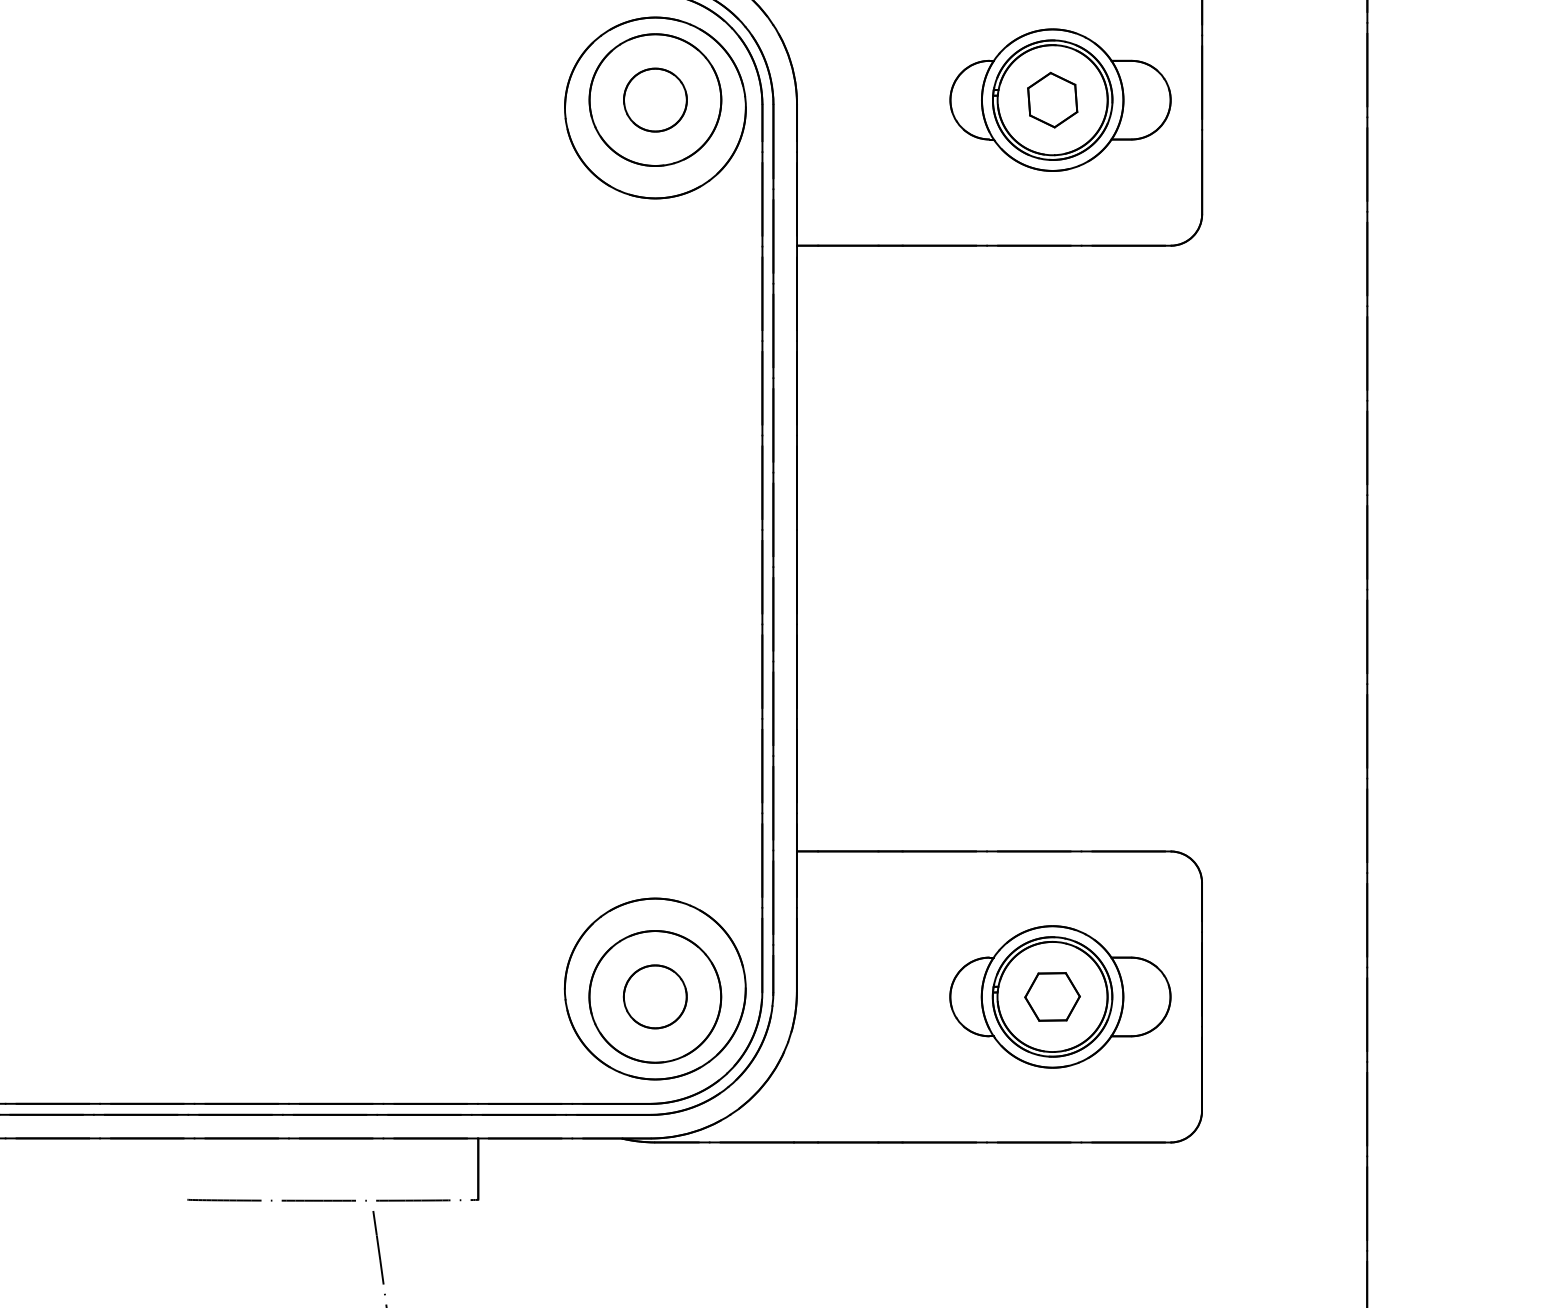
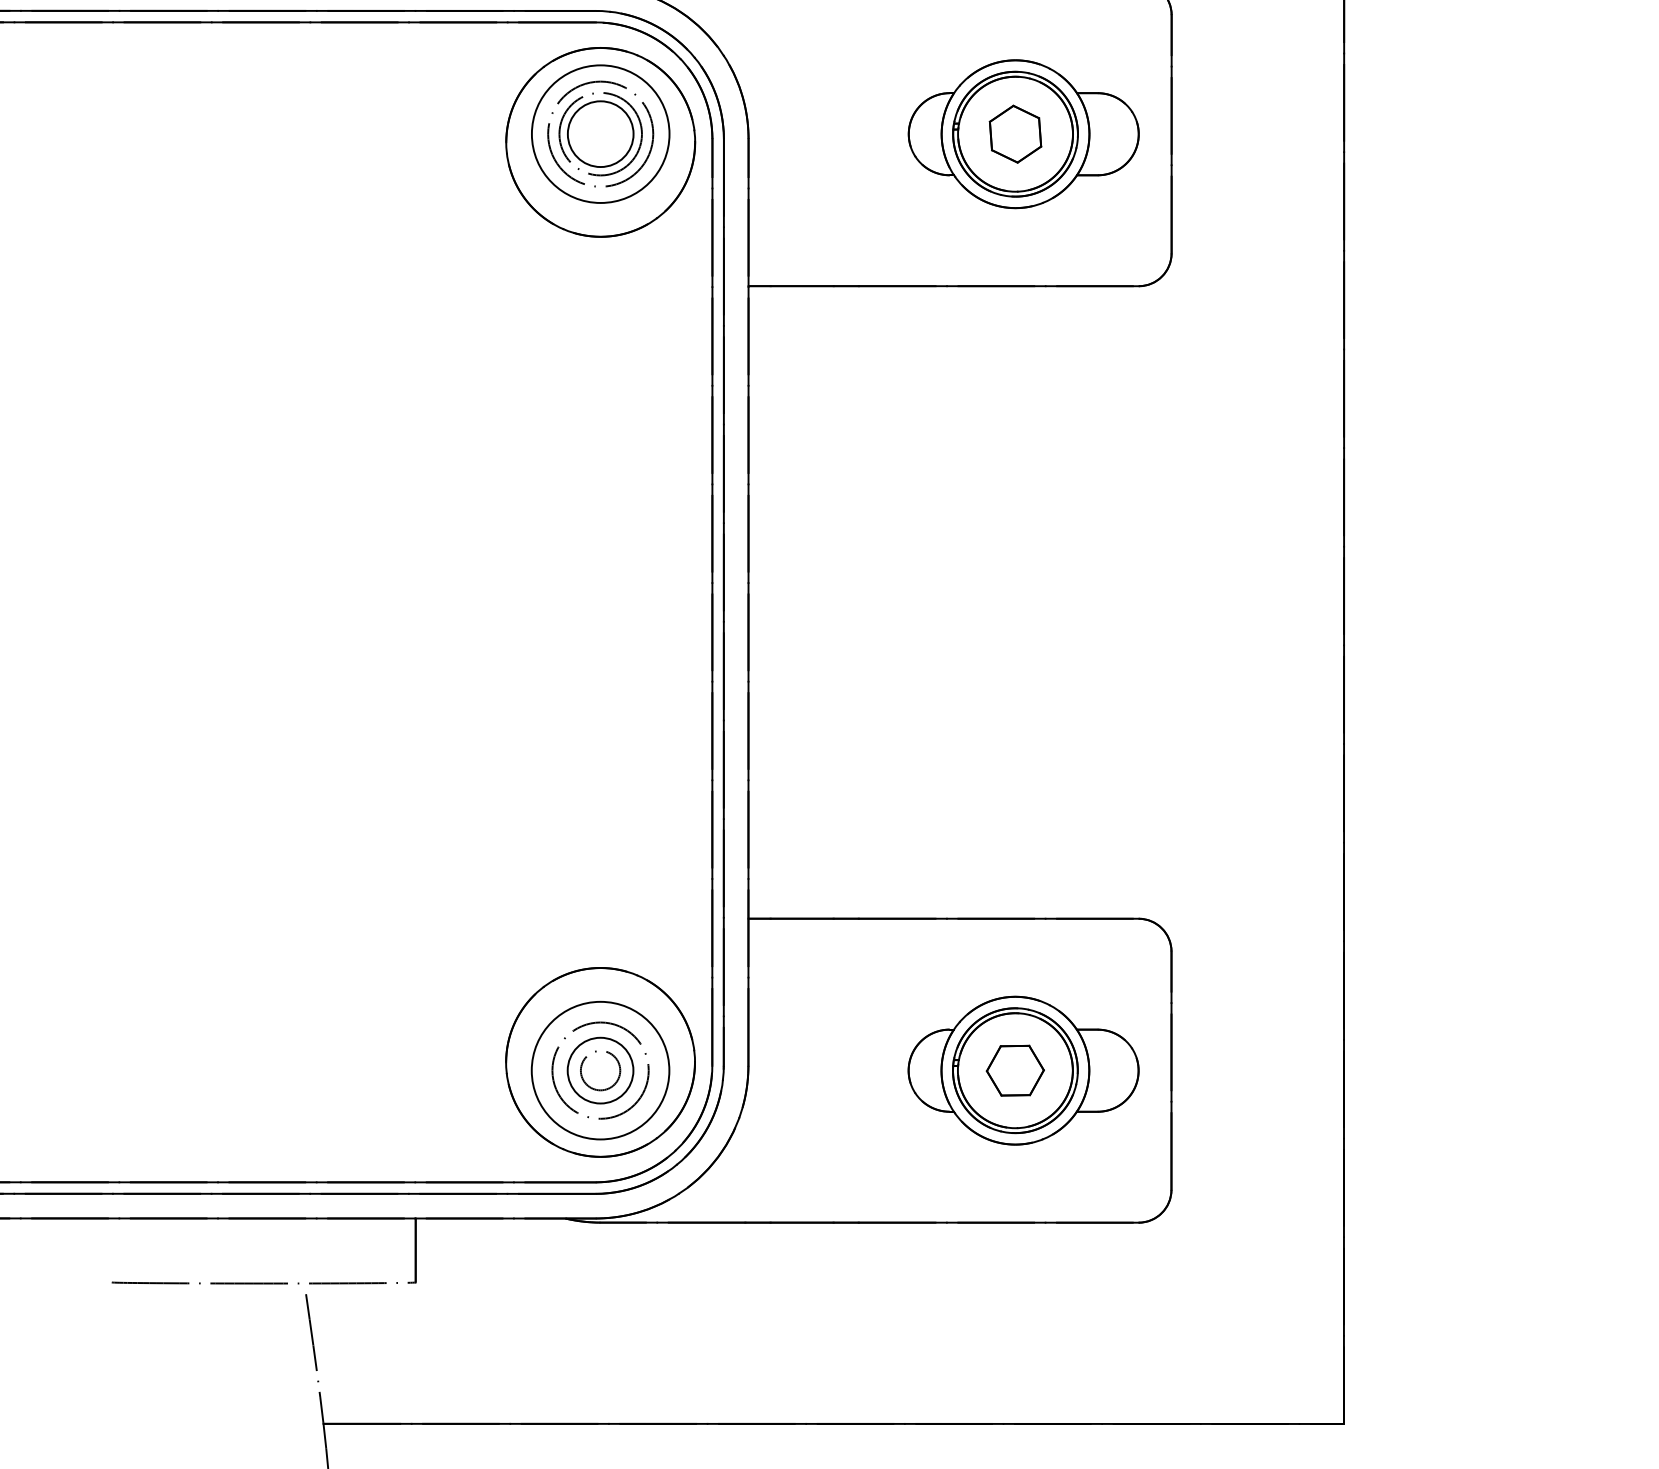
circle: (655, 99) -> (600, 133), size x0.6
circle: (655, 100) -> (600, 134), size x1.6
circle: (655, 996) -> (600, 1070), size x0.6
circle: (655, 996) -> (600, 1070), size x0.7

